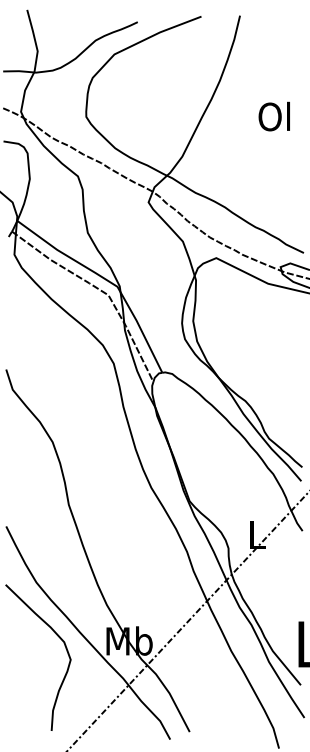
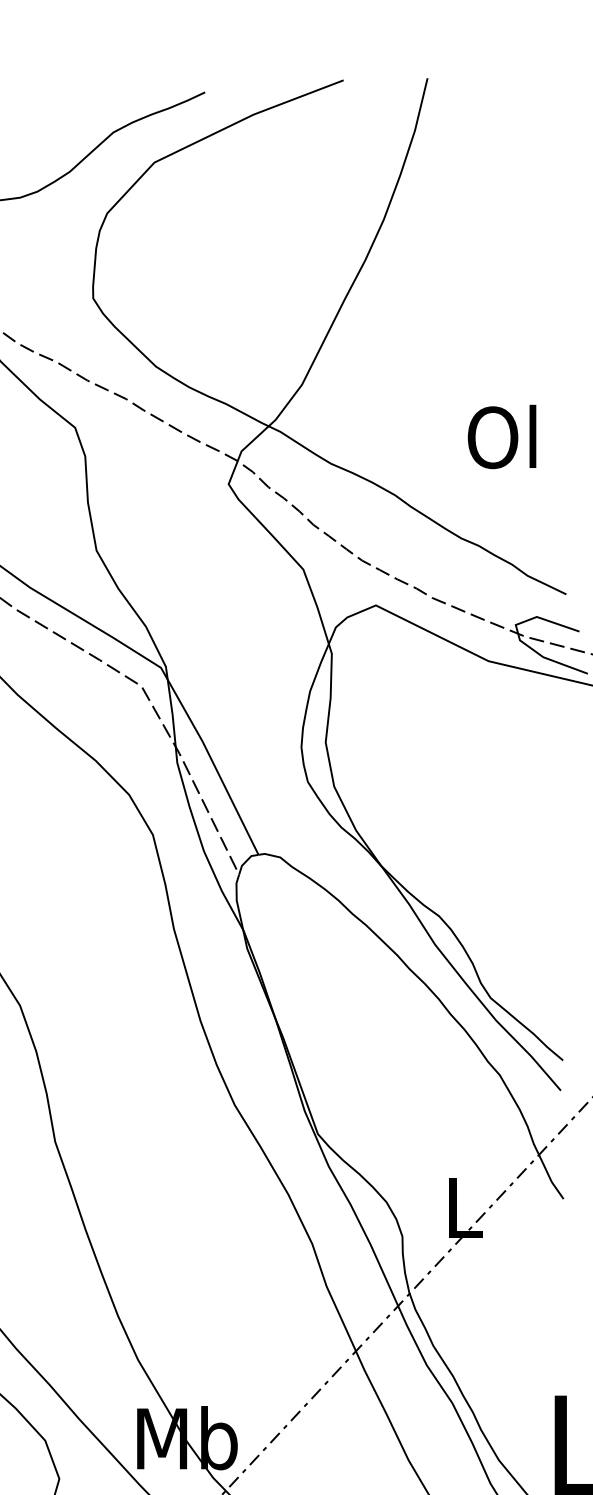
text: (273, 116) -> (500, 436), moved

